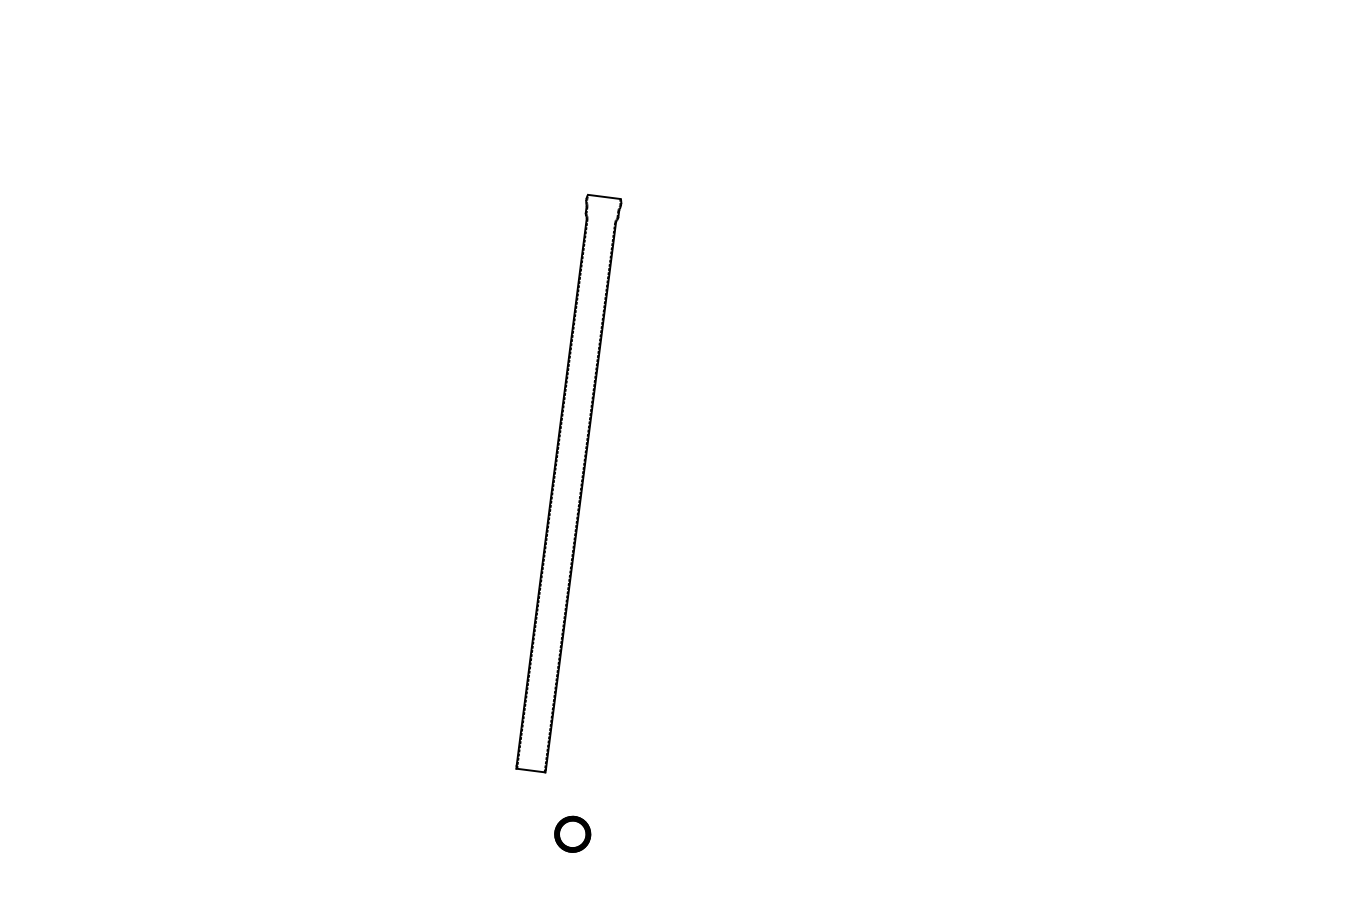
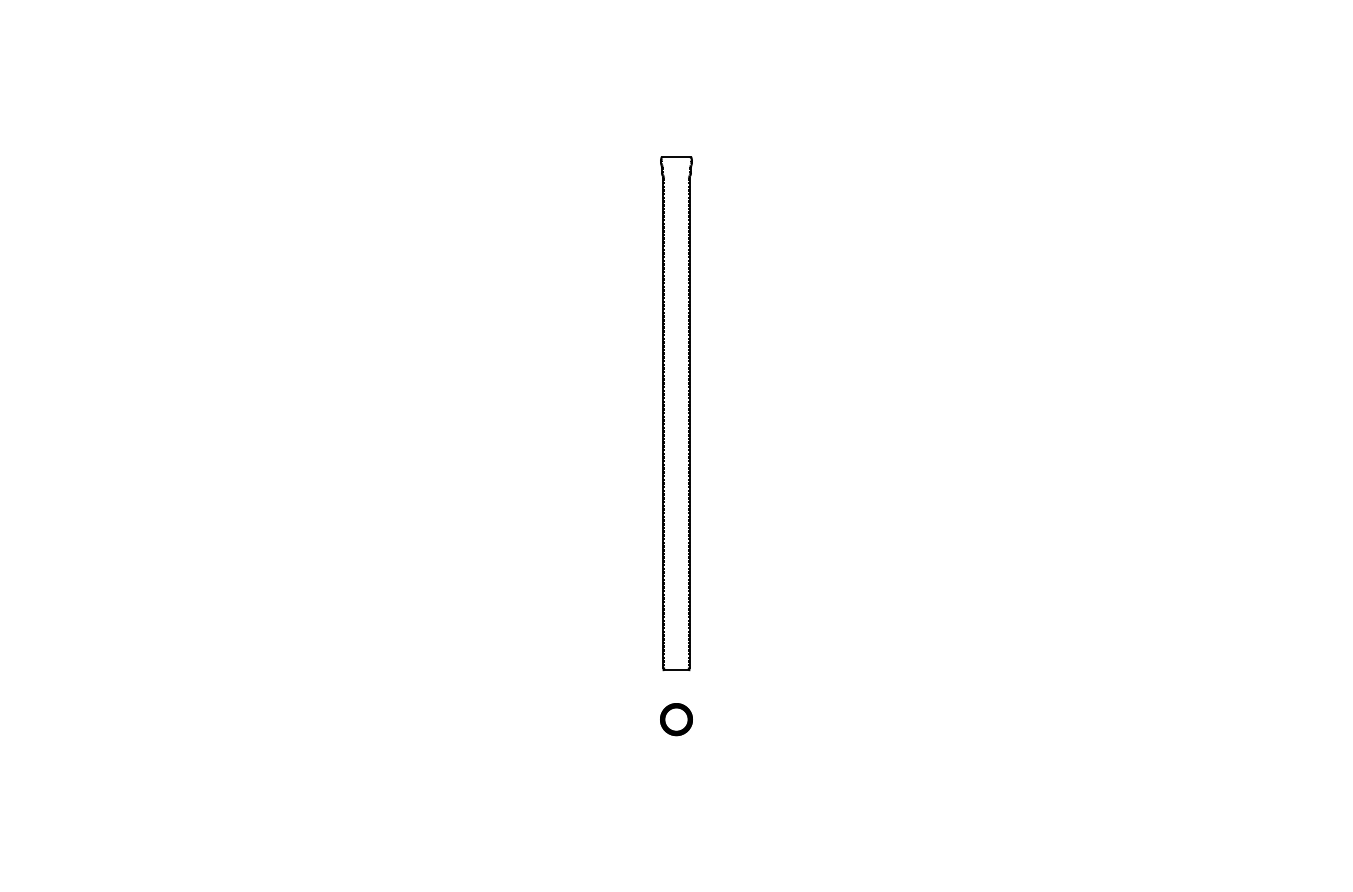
part: (572, 834) -> (676, 719), moved

